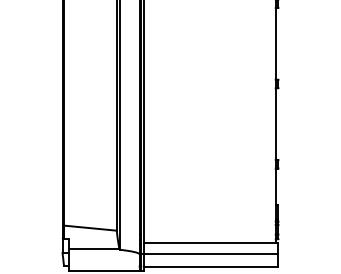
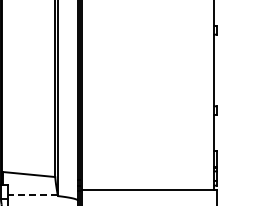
line: (93, 248) -> (31, 194), solid -> dashed
line: (209, 254) -> (147, 200), removed

